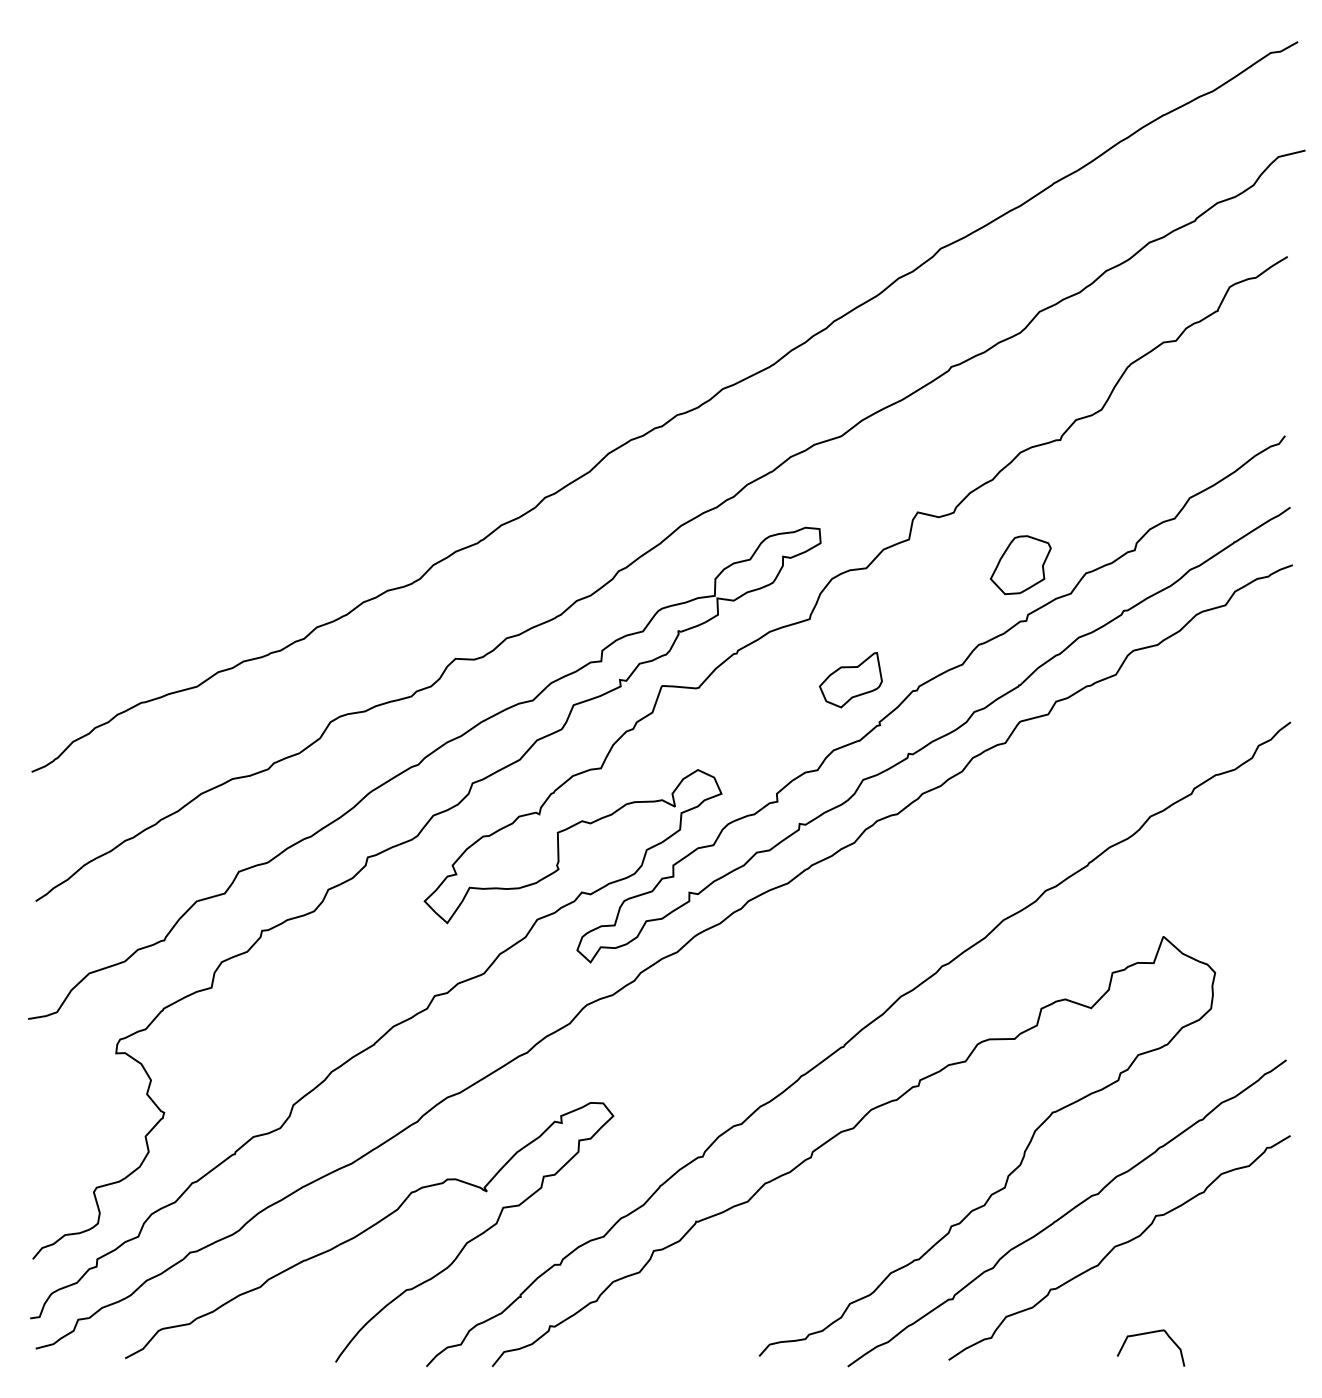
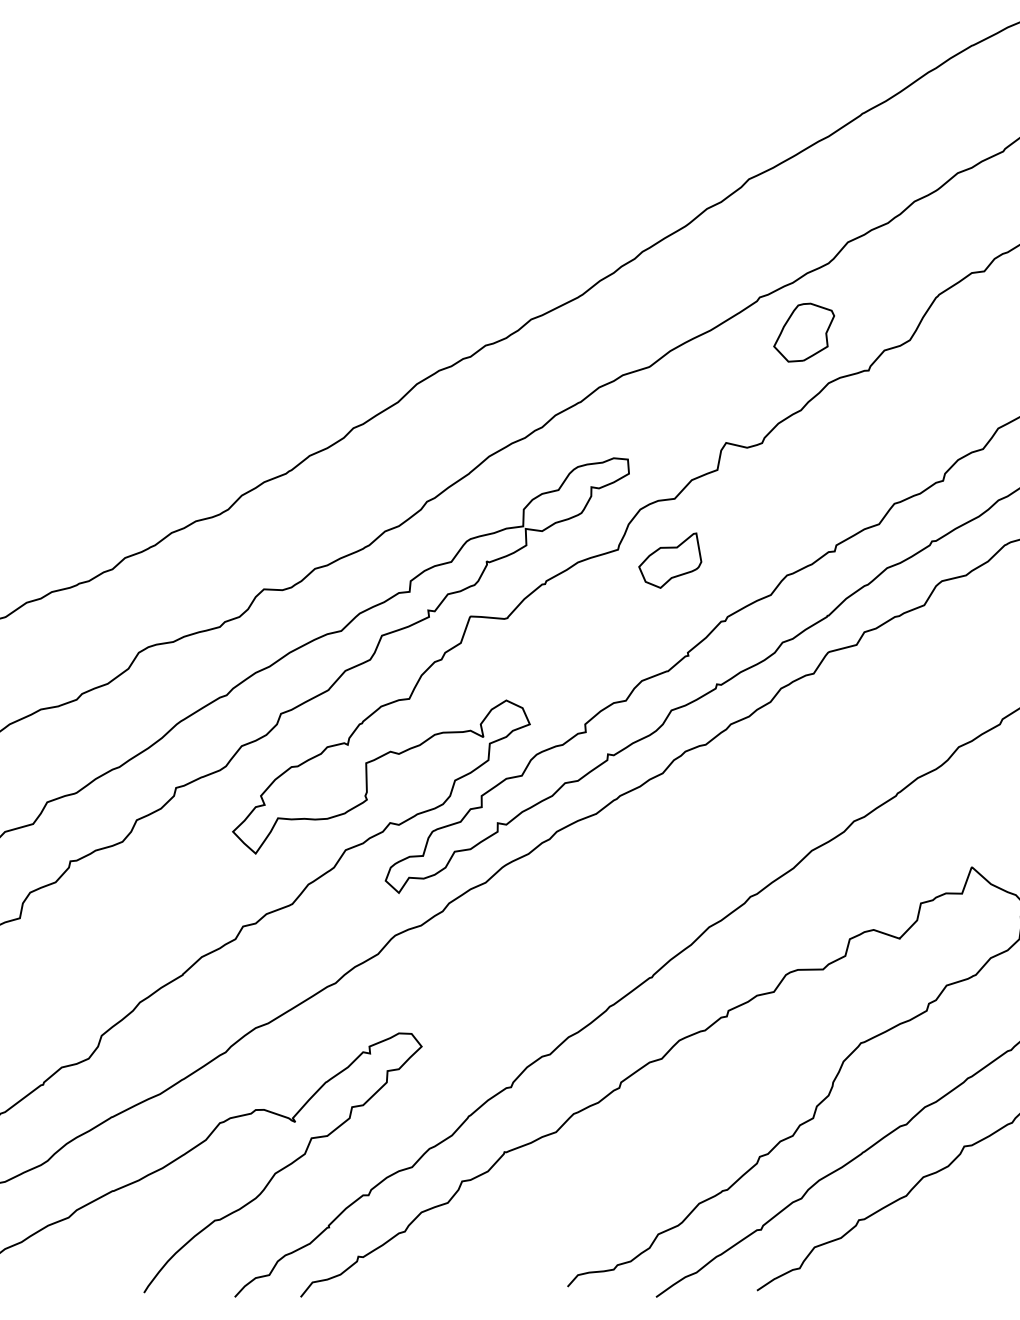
part: (1020, 565) -> (803, 333), moved
part: (850, 680) -> (669, 561), moved
curve: (1146, 1334) -> (954, 1265), removed

